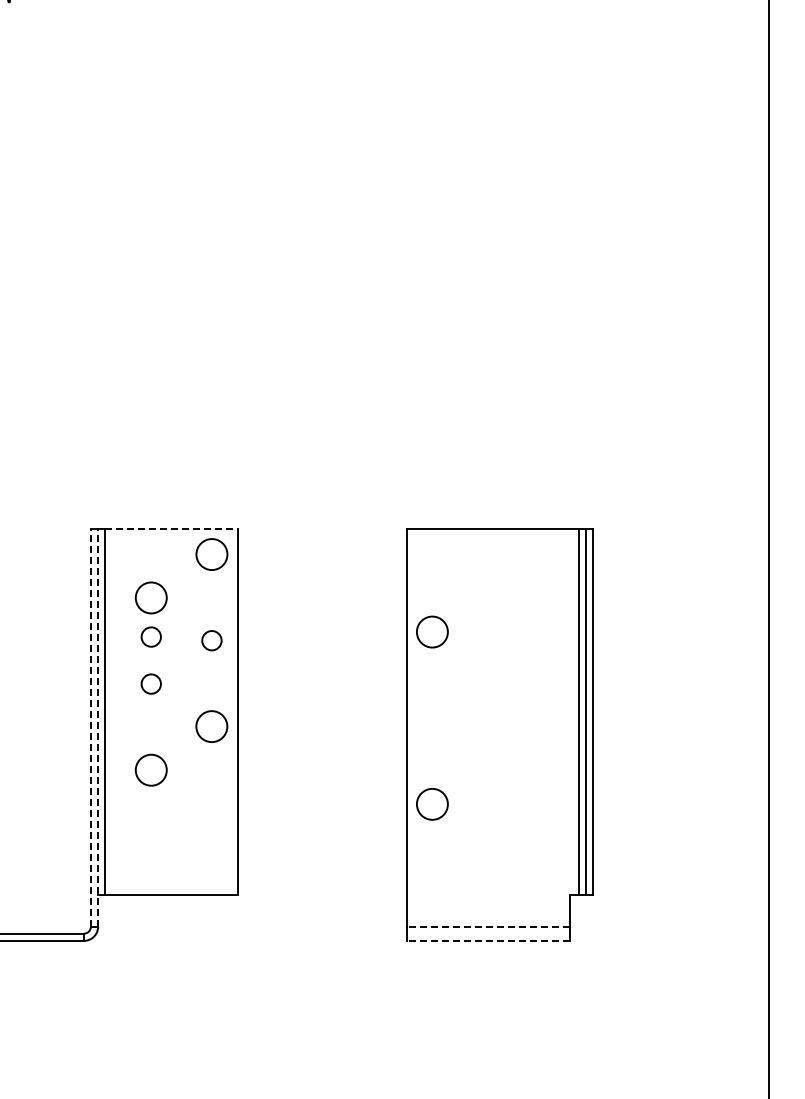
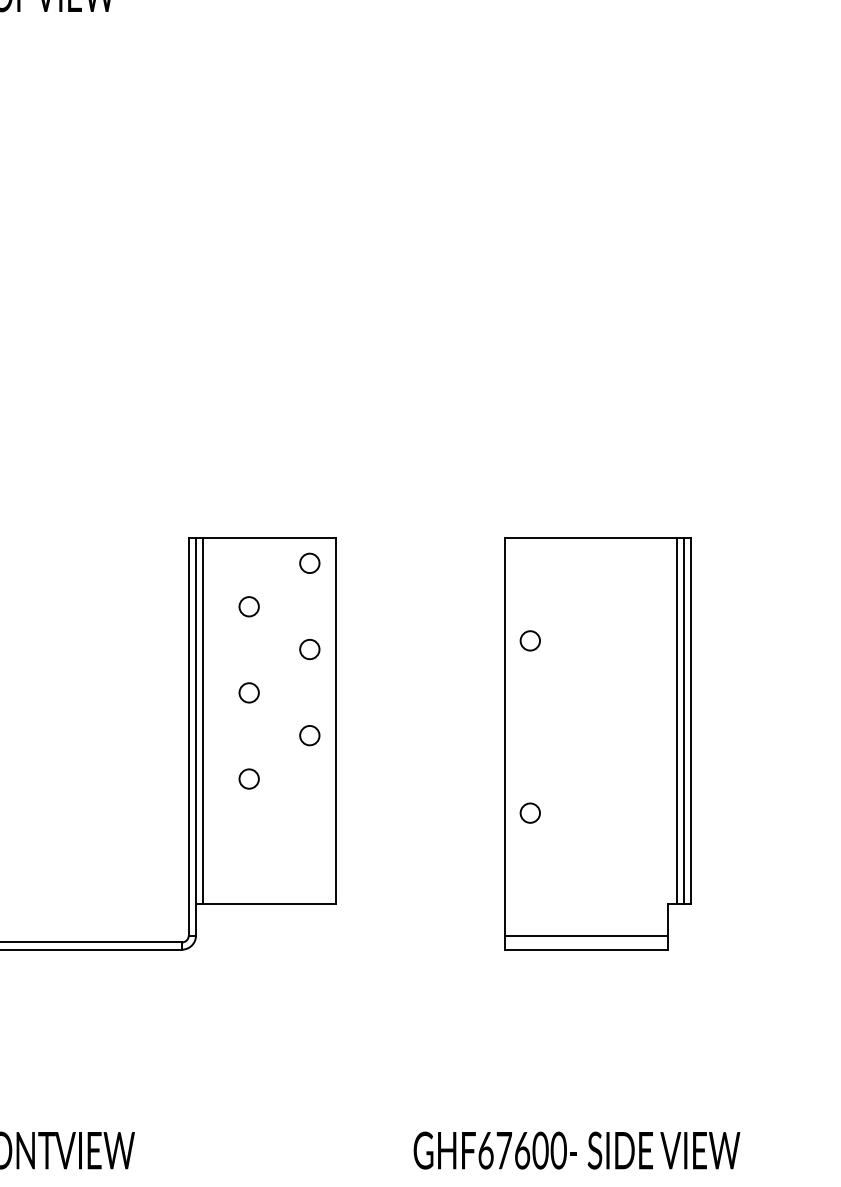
line: (171, 528) -> (269, 537), dashed -> solid
circle: (211, 554) -> (309, 563), size x0.62
circle: (150, 597) -> (248, 606), size x0.62
circle: (432, 631) -> (530, 640), size x0.62
circle: (150, 636) -> (248, 645), removed
circle: (211, 726) -> (309, 735), size x0.62
line: (90, 727) -> (188, 736), dashed -> solid
line: (98, 727) -> (196, 736), dashed -> solid
circle: (150, 769) -> (248, 778), size x0.62
circle: (432, 803) -> (530, 812), size x0.62
line: (488, 926) -> (586, 935), dashed -> solid
line: (488, 940) -> (586, 949), dashed -> solid

